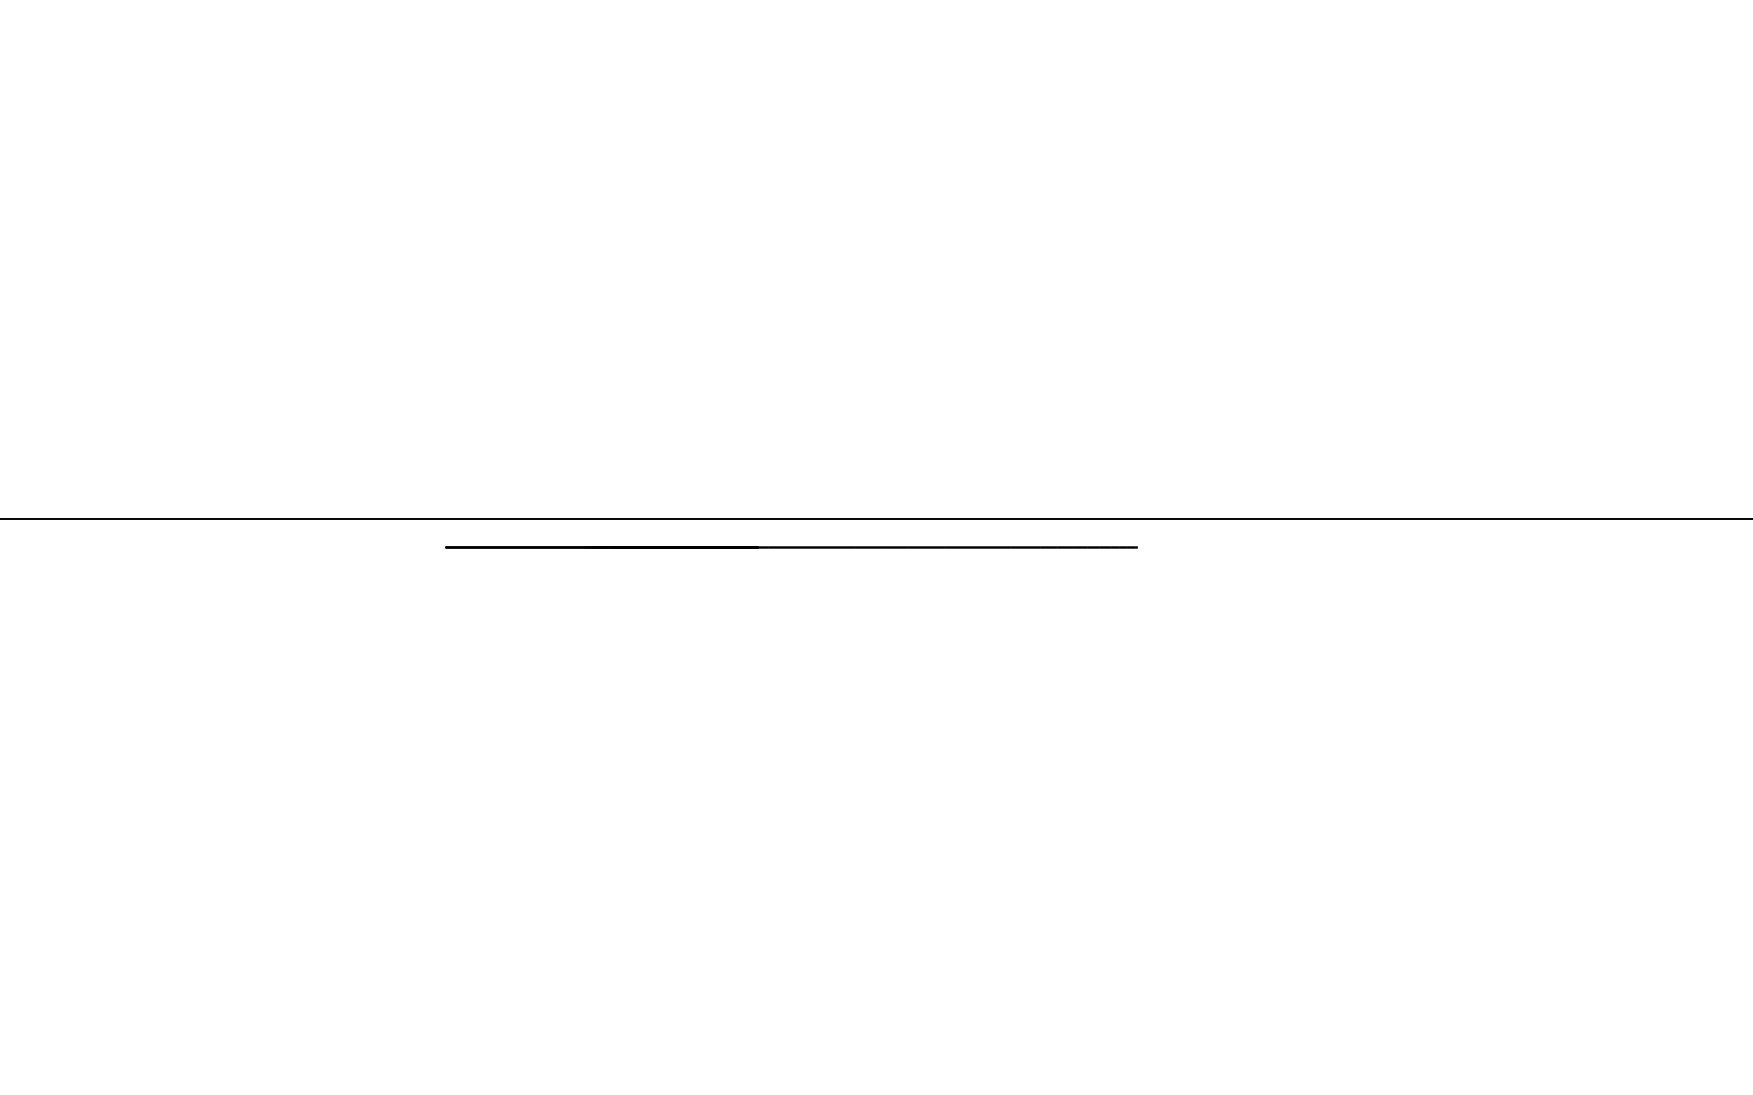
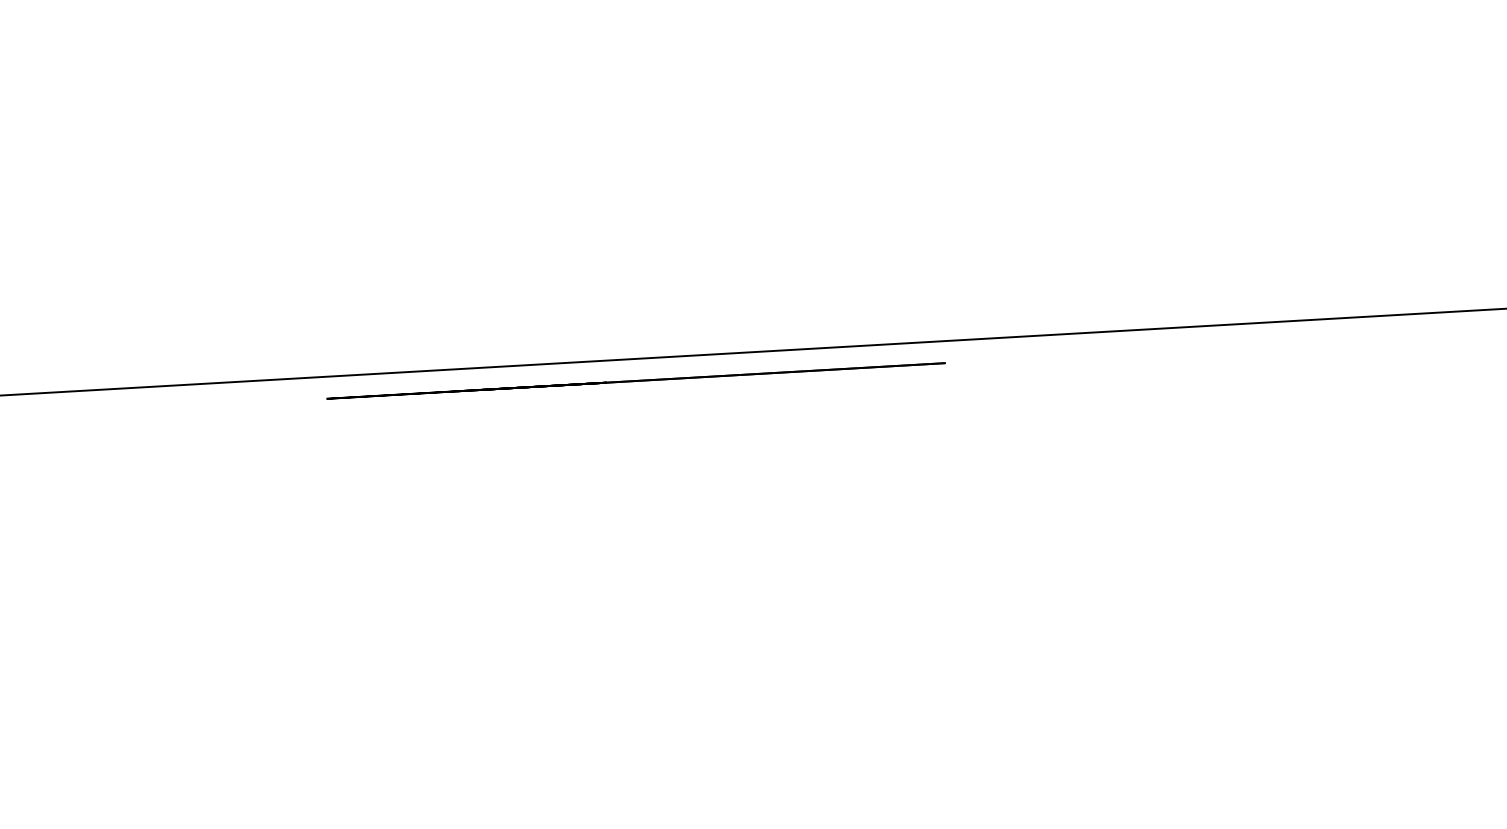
line: (791, 547) -> (636, 380), moved

